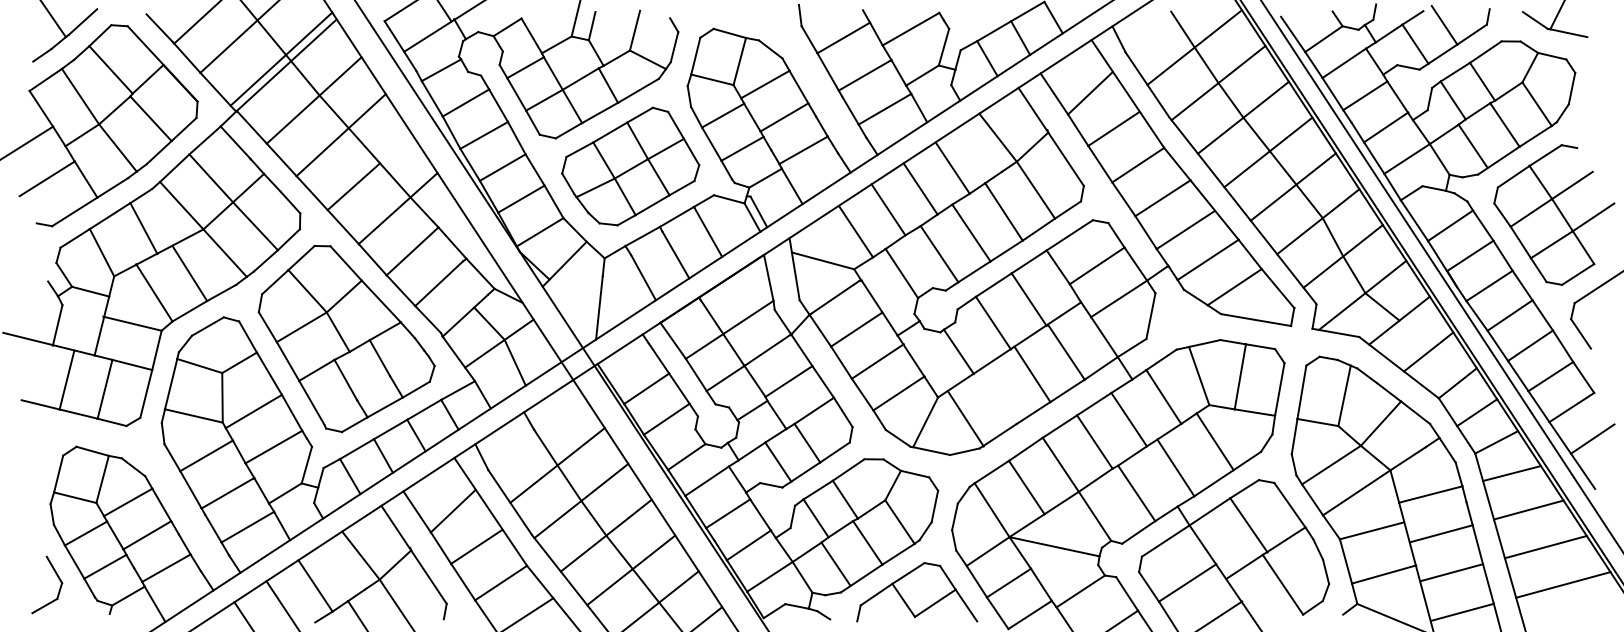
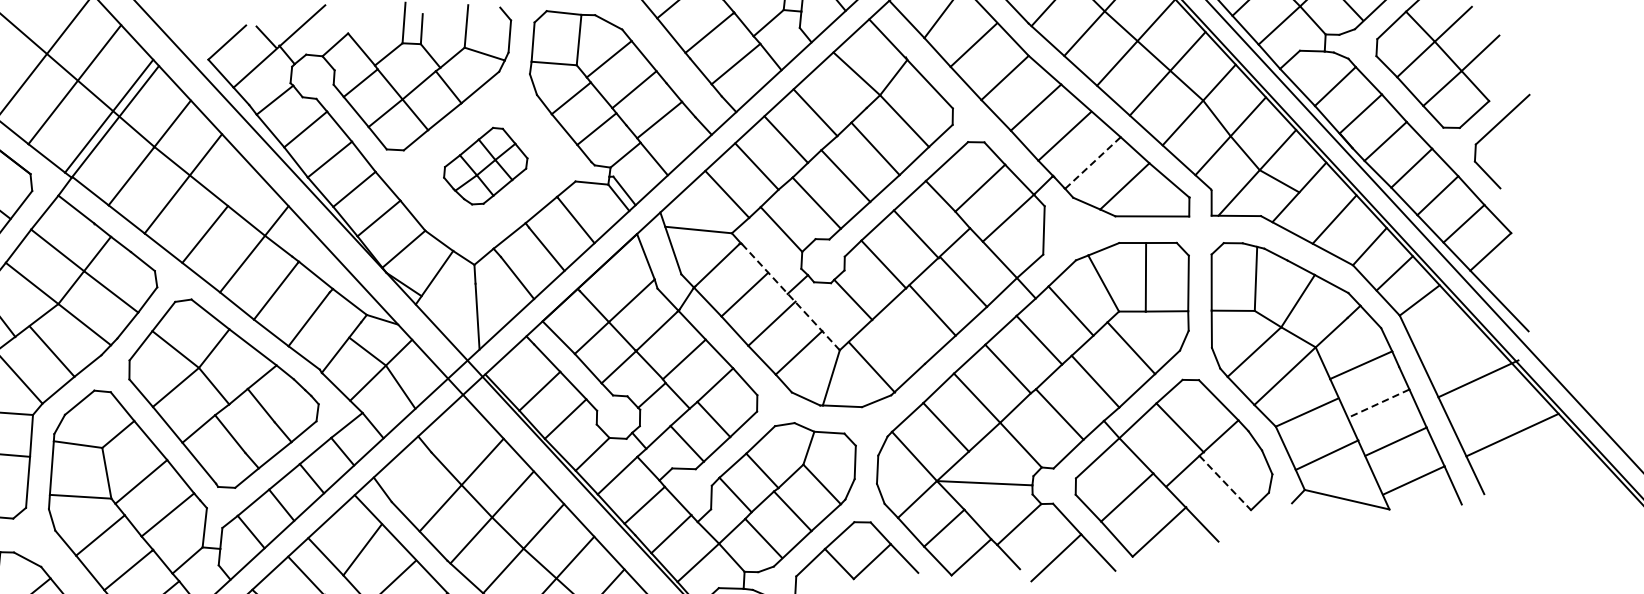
part: (630, 166) -> (485, 166), size x0.6
line: (1208, 259) -> (1093, 162), solid -> dashed
line: (900, 339) -> (791, 297), solid -> dashed
line: (1592, 438) -> (1517, 280), removed
line: (1511, 473) -> (1440, 329), removed
line: (1528, 509) -> (1463, 363), removed
line: (1441, 533) -> (1378, 403), solid -> dashed
line: (1545, 546) -> (1477, 378), moved
line: (1283, 585) -> (1225, 483), solid -> dashed

